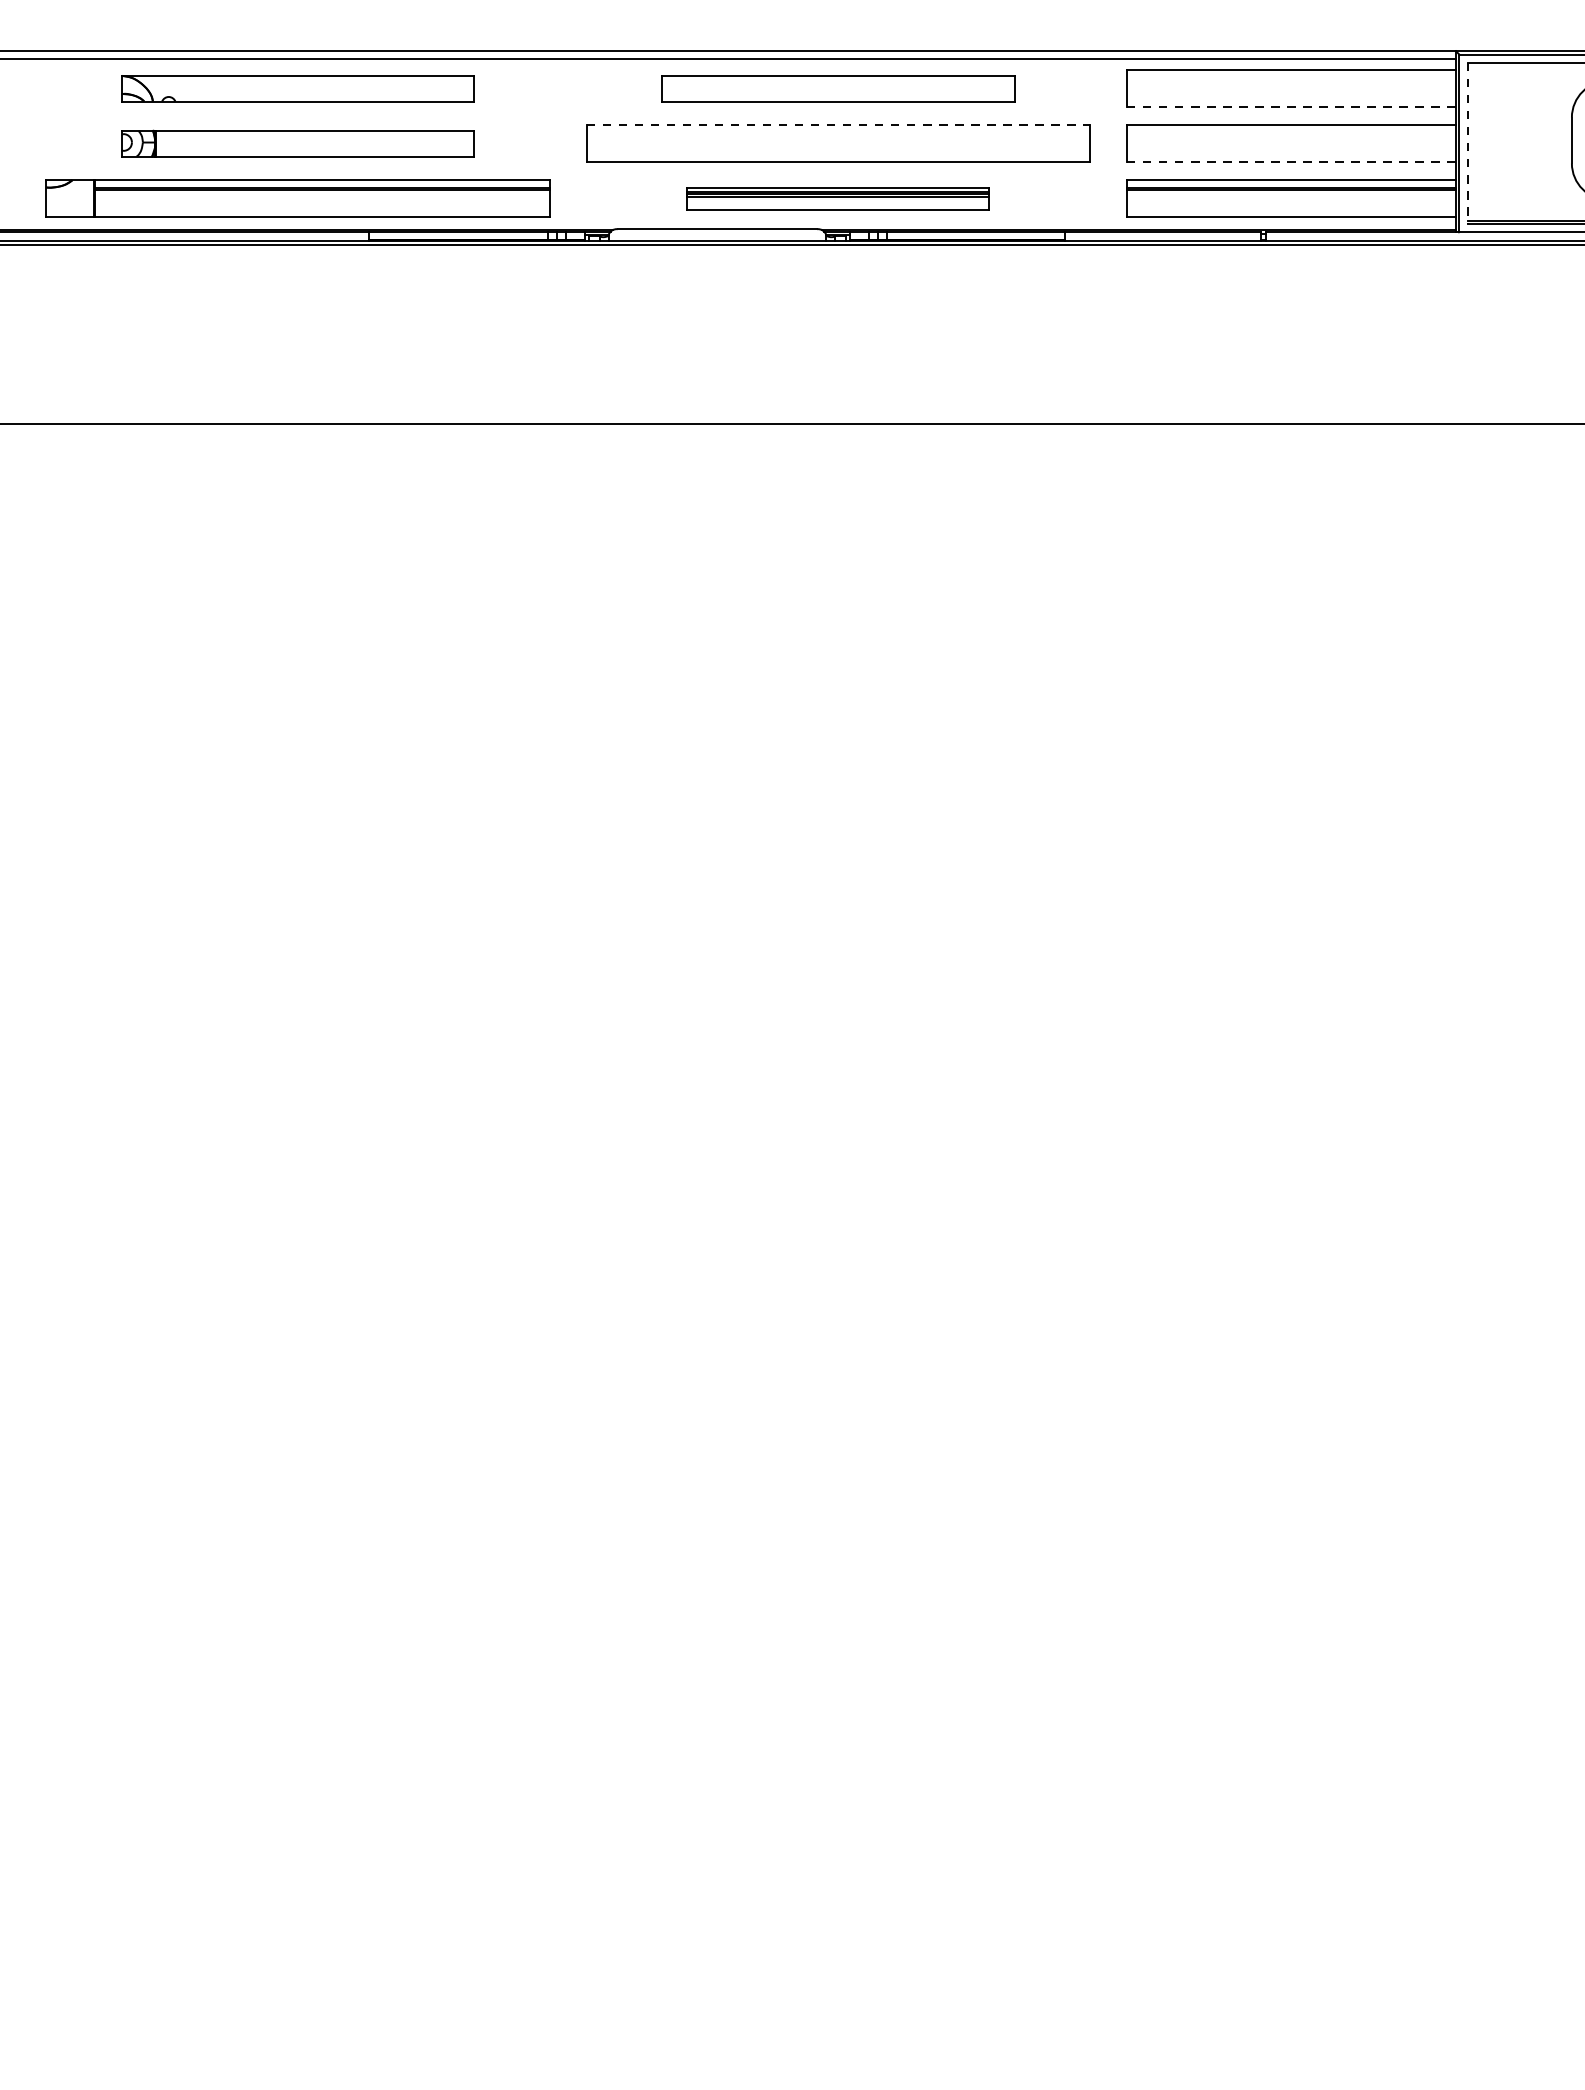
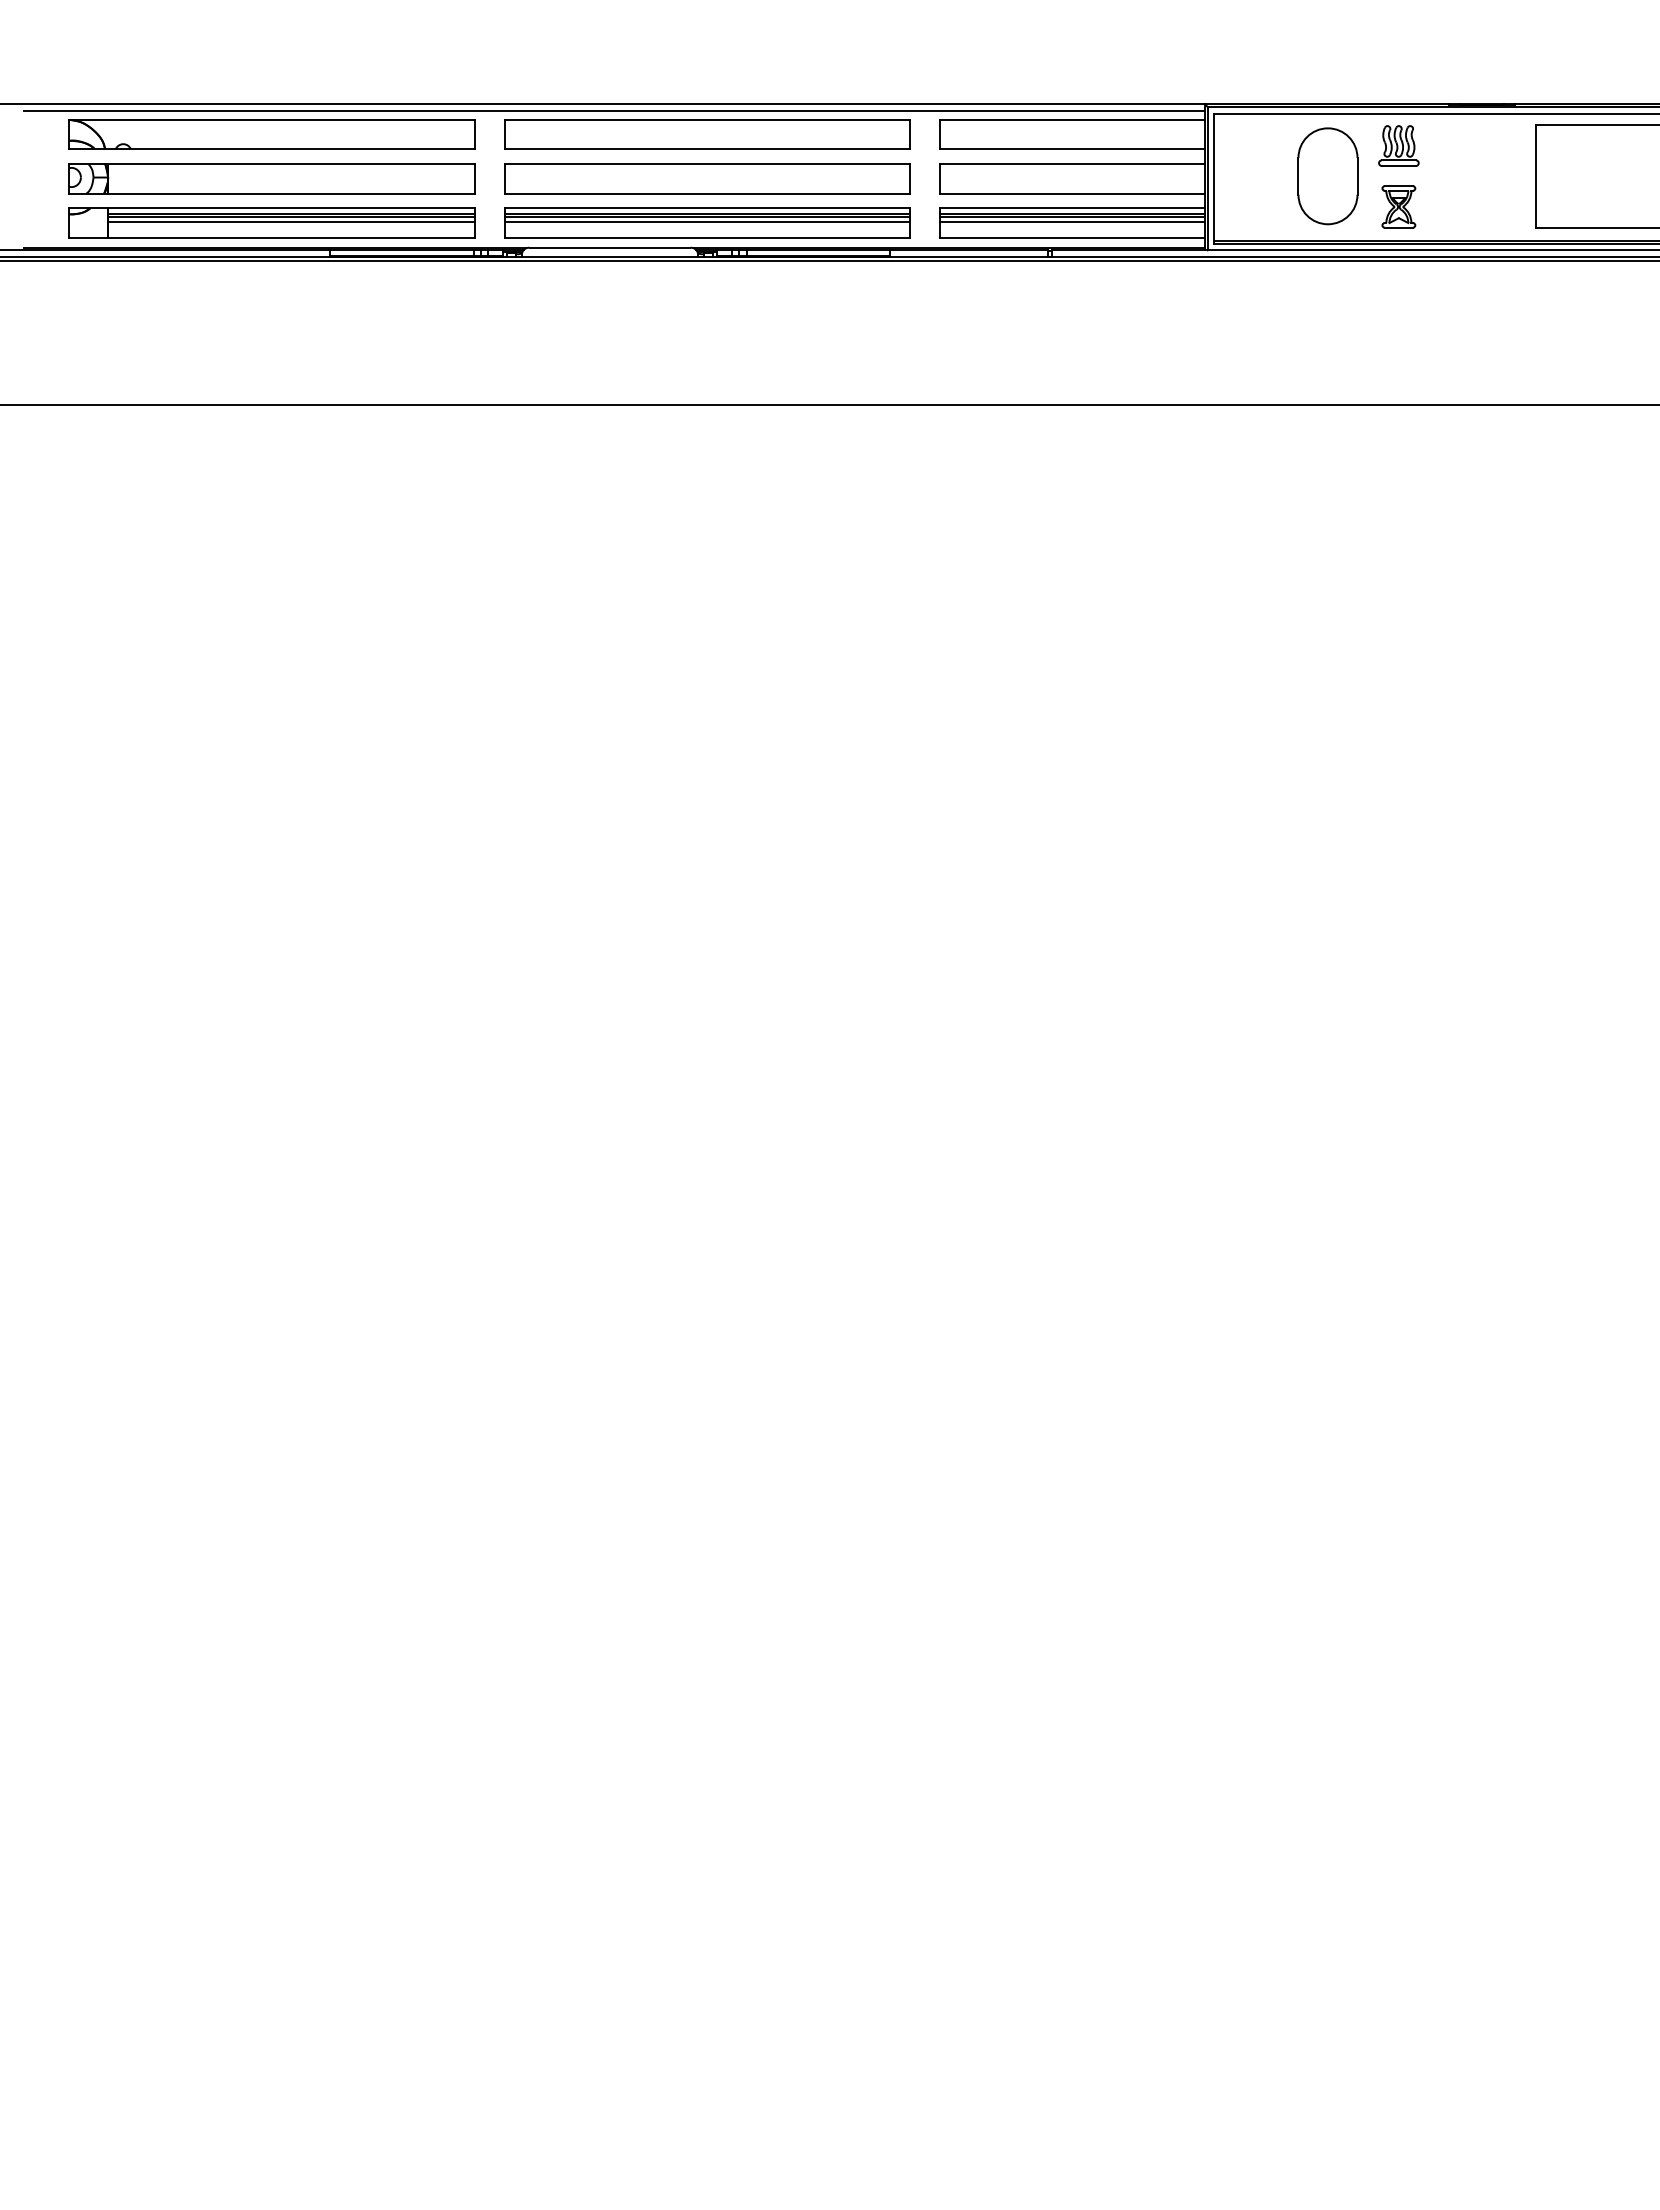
part: (297, 88) -> (271, 134), size x1.43
part: (838, 88) -> (707, 134), size x1.43
line: (1291, 107) -> (1072, 149), dashed -> solid
line: (838, 125) -> (707, 164), dashed -> solid
part: (297, 143) -> (271, 178), size x1.43
line: (1467, 143) -> (1214, 178), dashed -> solid
line: (1291, 161) -> (1072, 193), dashed -> solid
line: (322, 196) -> (291, 221), added
line: (1290, 196) -> (1071, 221), added
part: (838, 197) -> (707, 222), size x1.67

